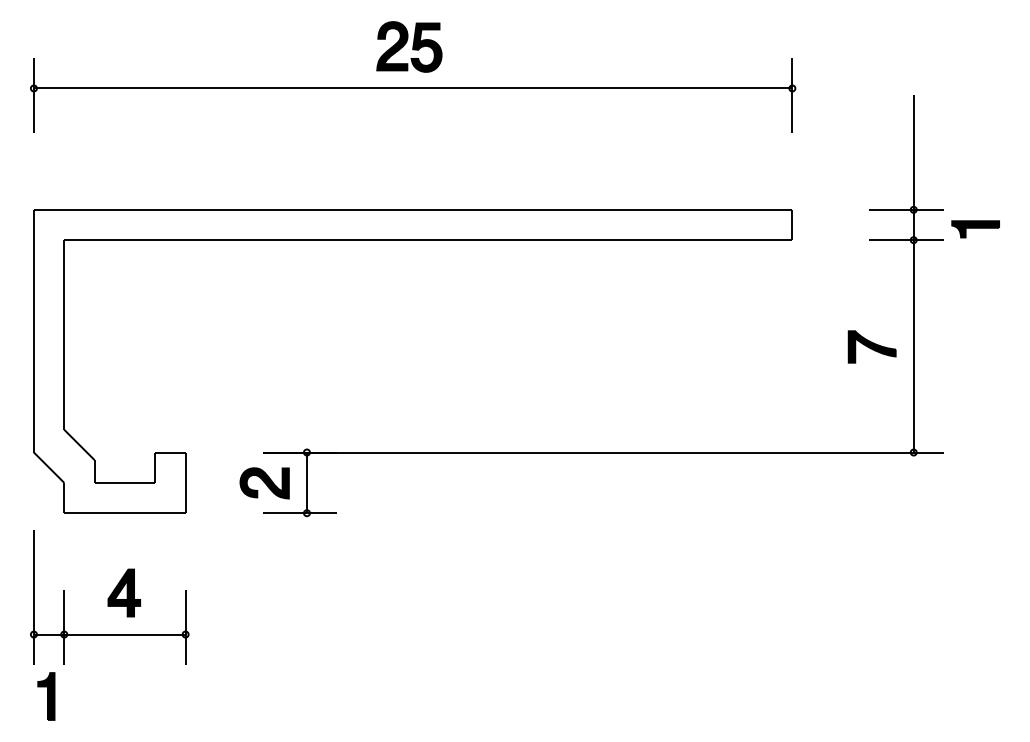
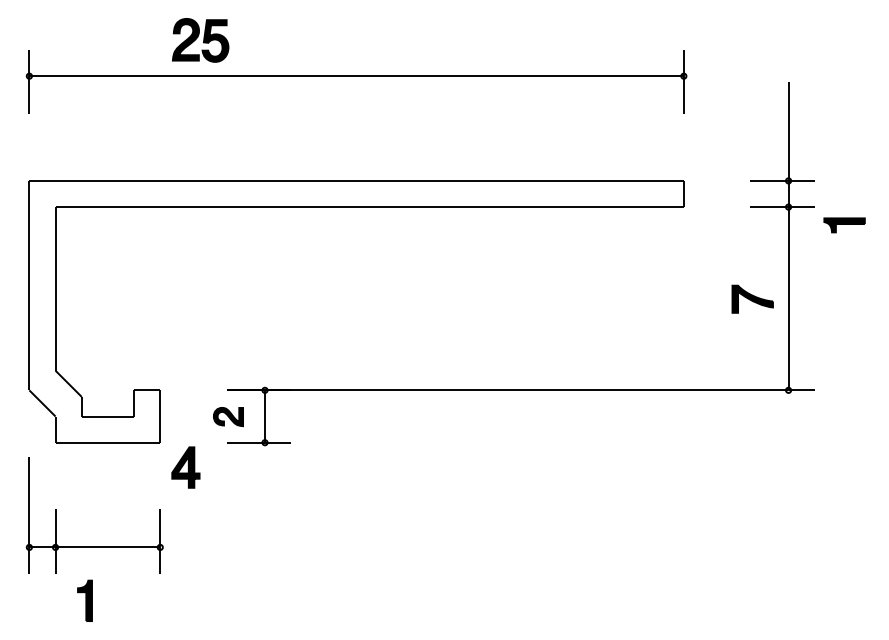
part: (409, 46) -> (200, 39), moved
part: (975, 229) -> (844, 225), moved
part: (264, 483) -> (228, 417), size x0.7
part: (123, 592) -> (185, 467), moved
part: (46, 696) -> (85, 600), moved

